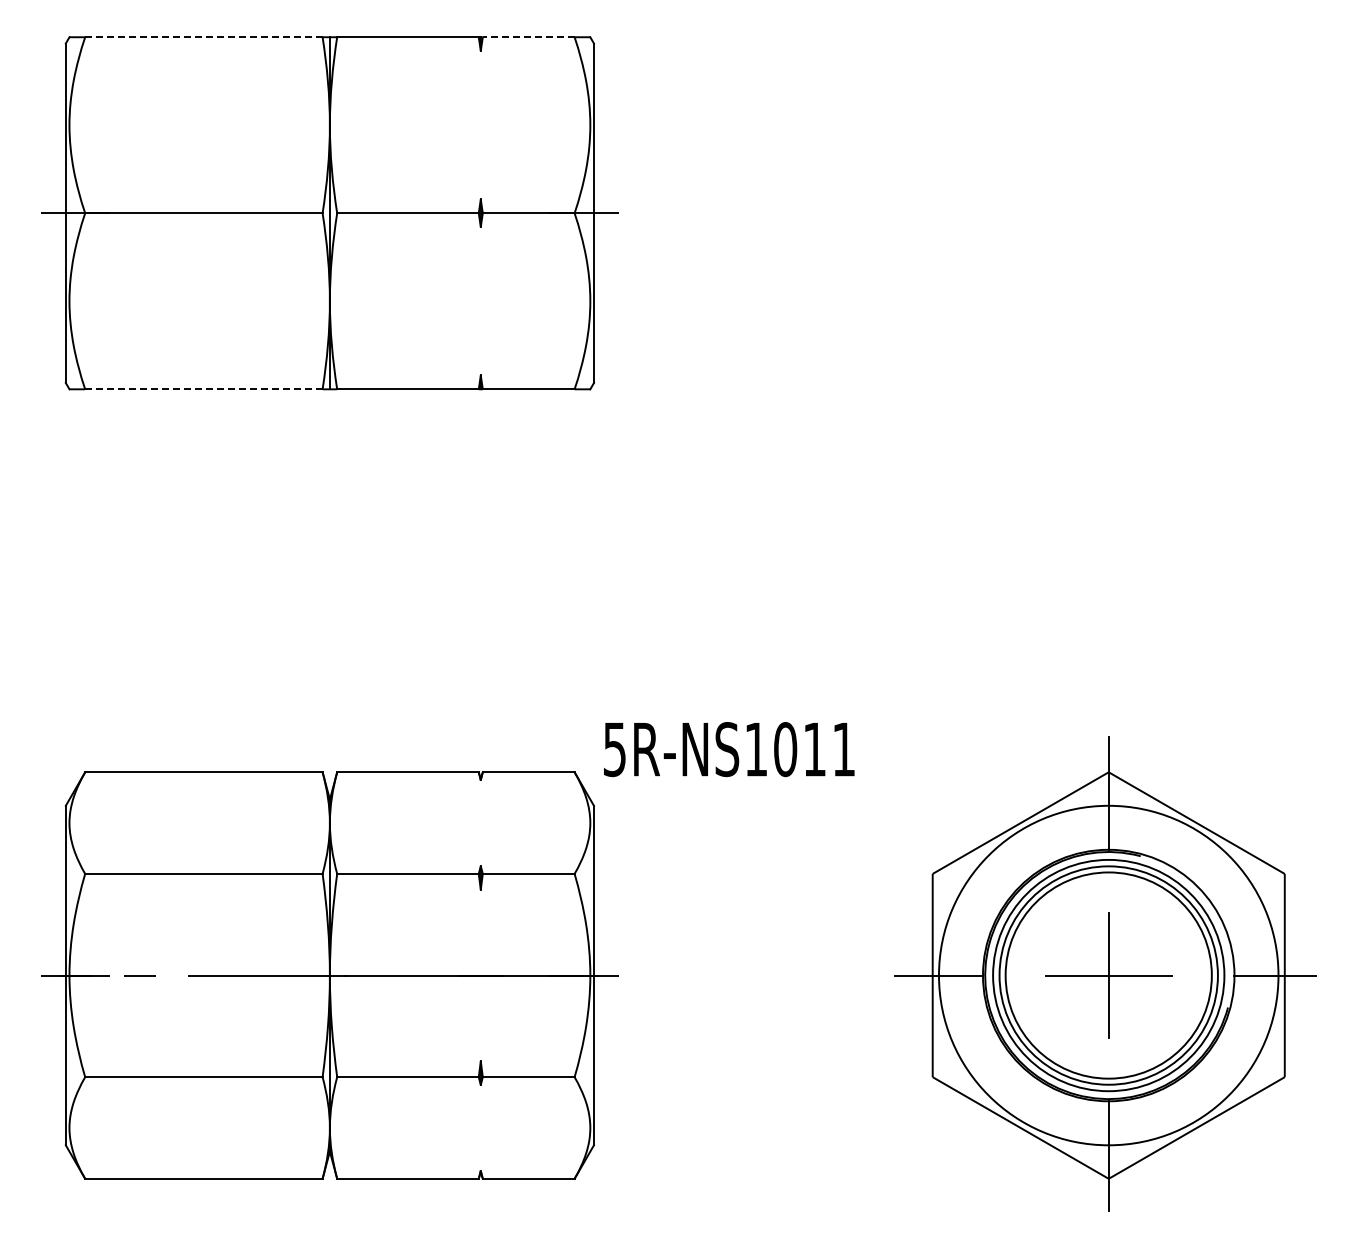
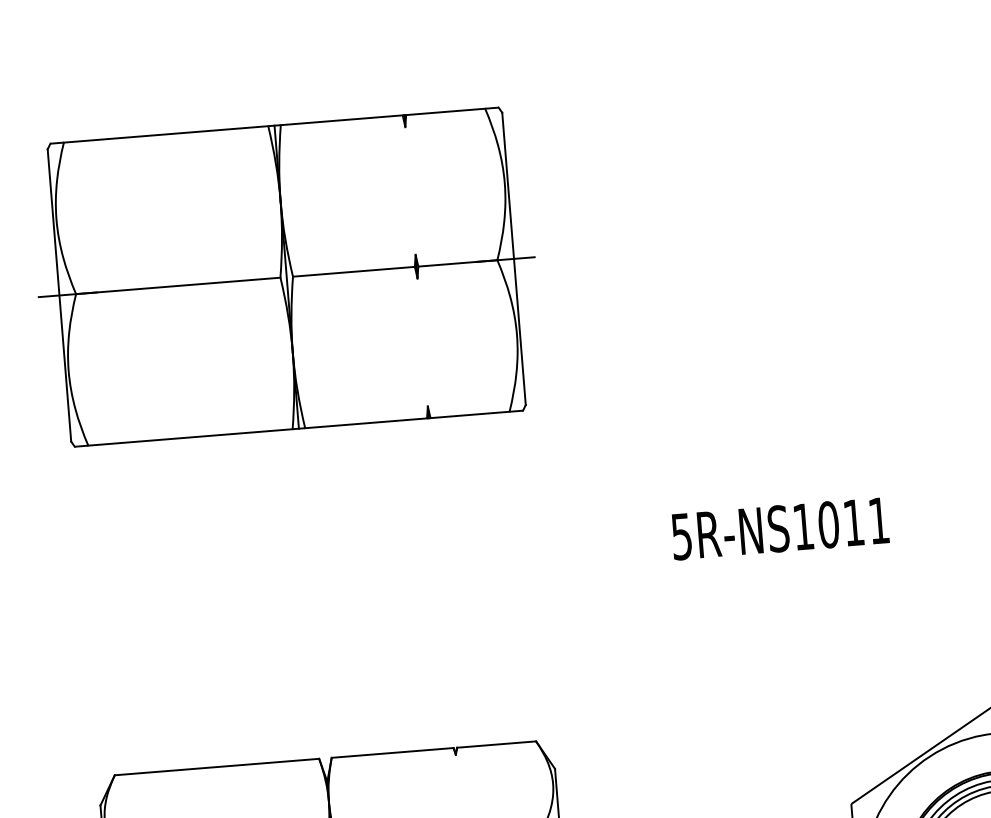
line: (203, 37) -> (165, 134), dashed -> solid
line: (528, 37) -> (445, 112), dashed -> solid
line: (203, 389) -> (190, 437), dashed -> solid
text: (729, 749) -> (780, 528), moved

